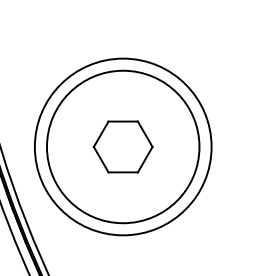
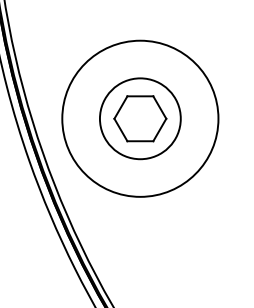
circle: (123, 146) -> (140, 118), size x0.6

